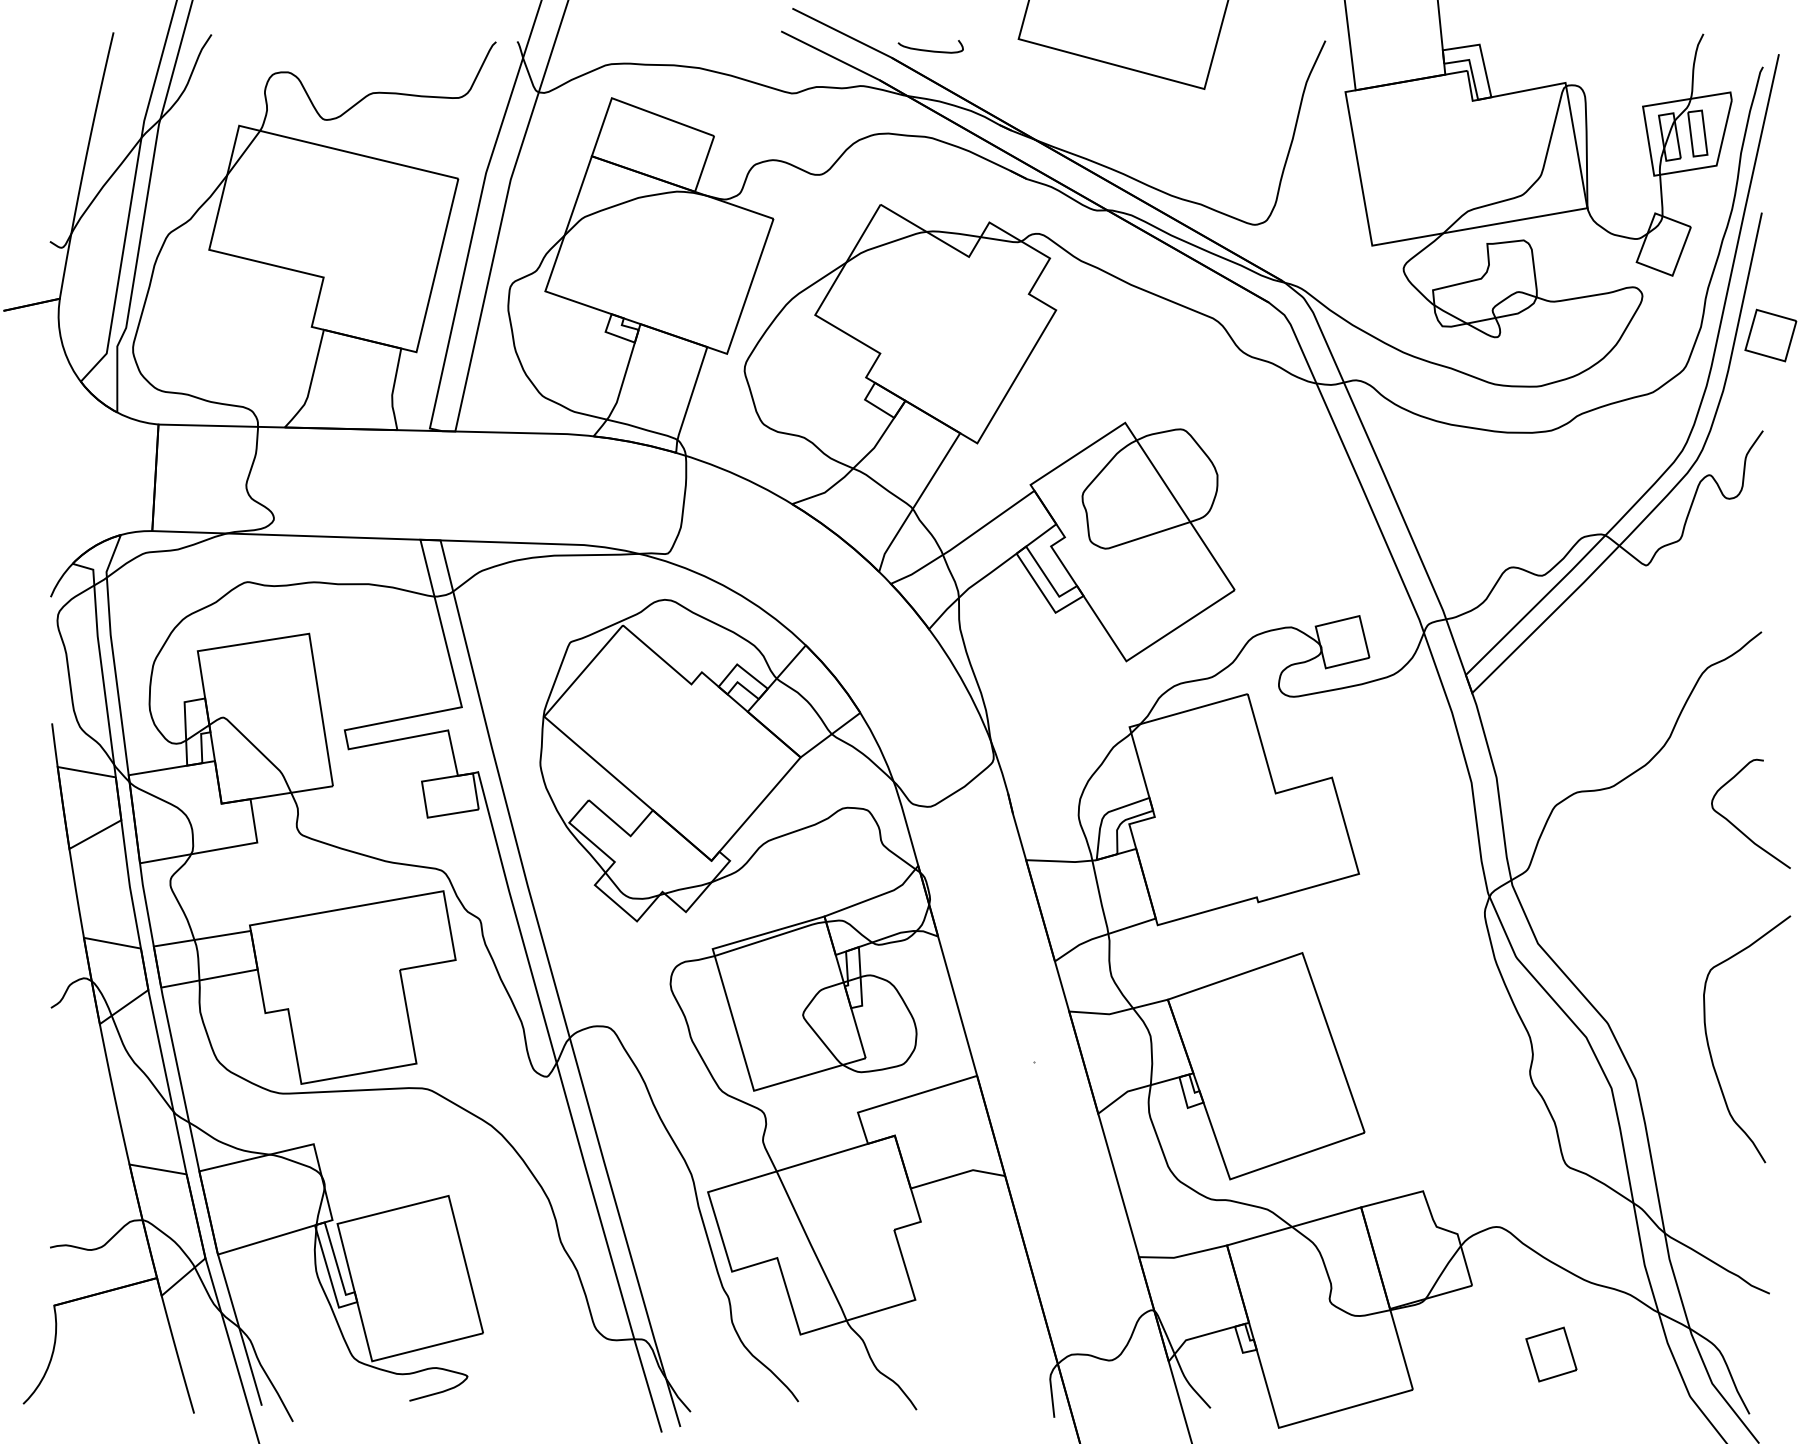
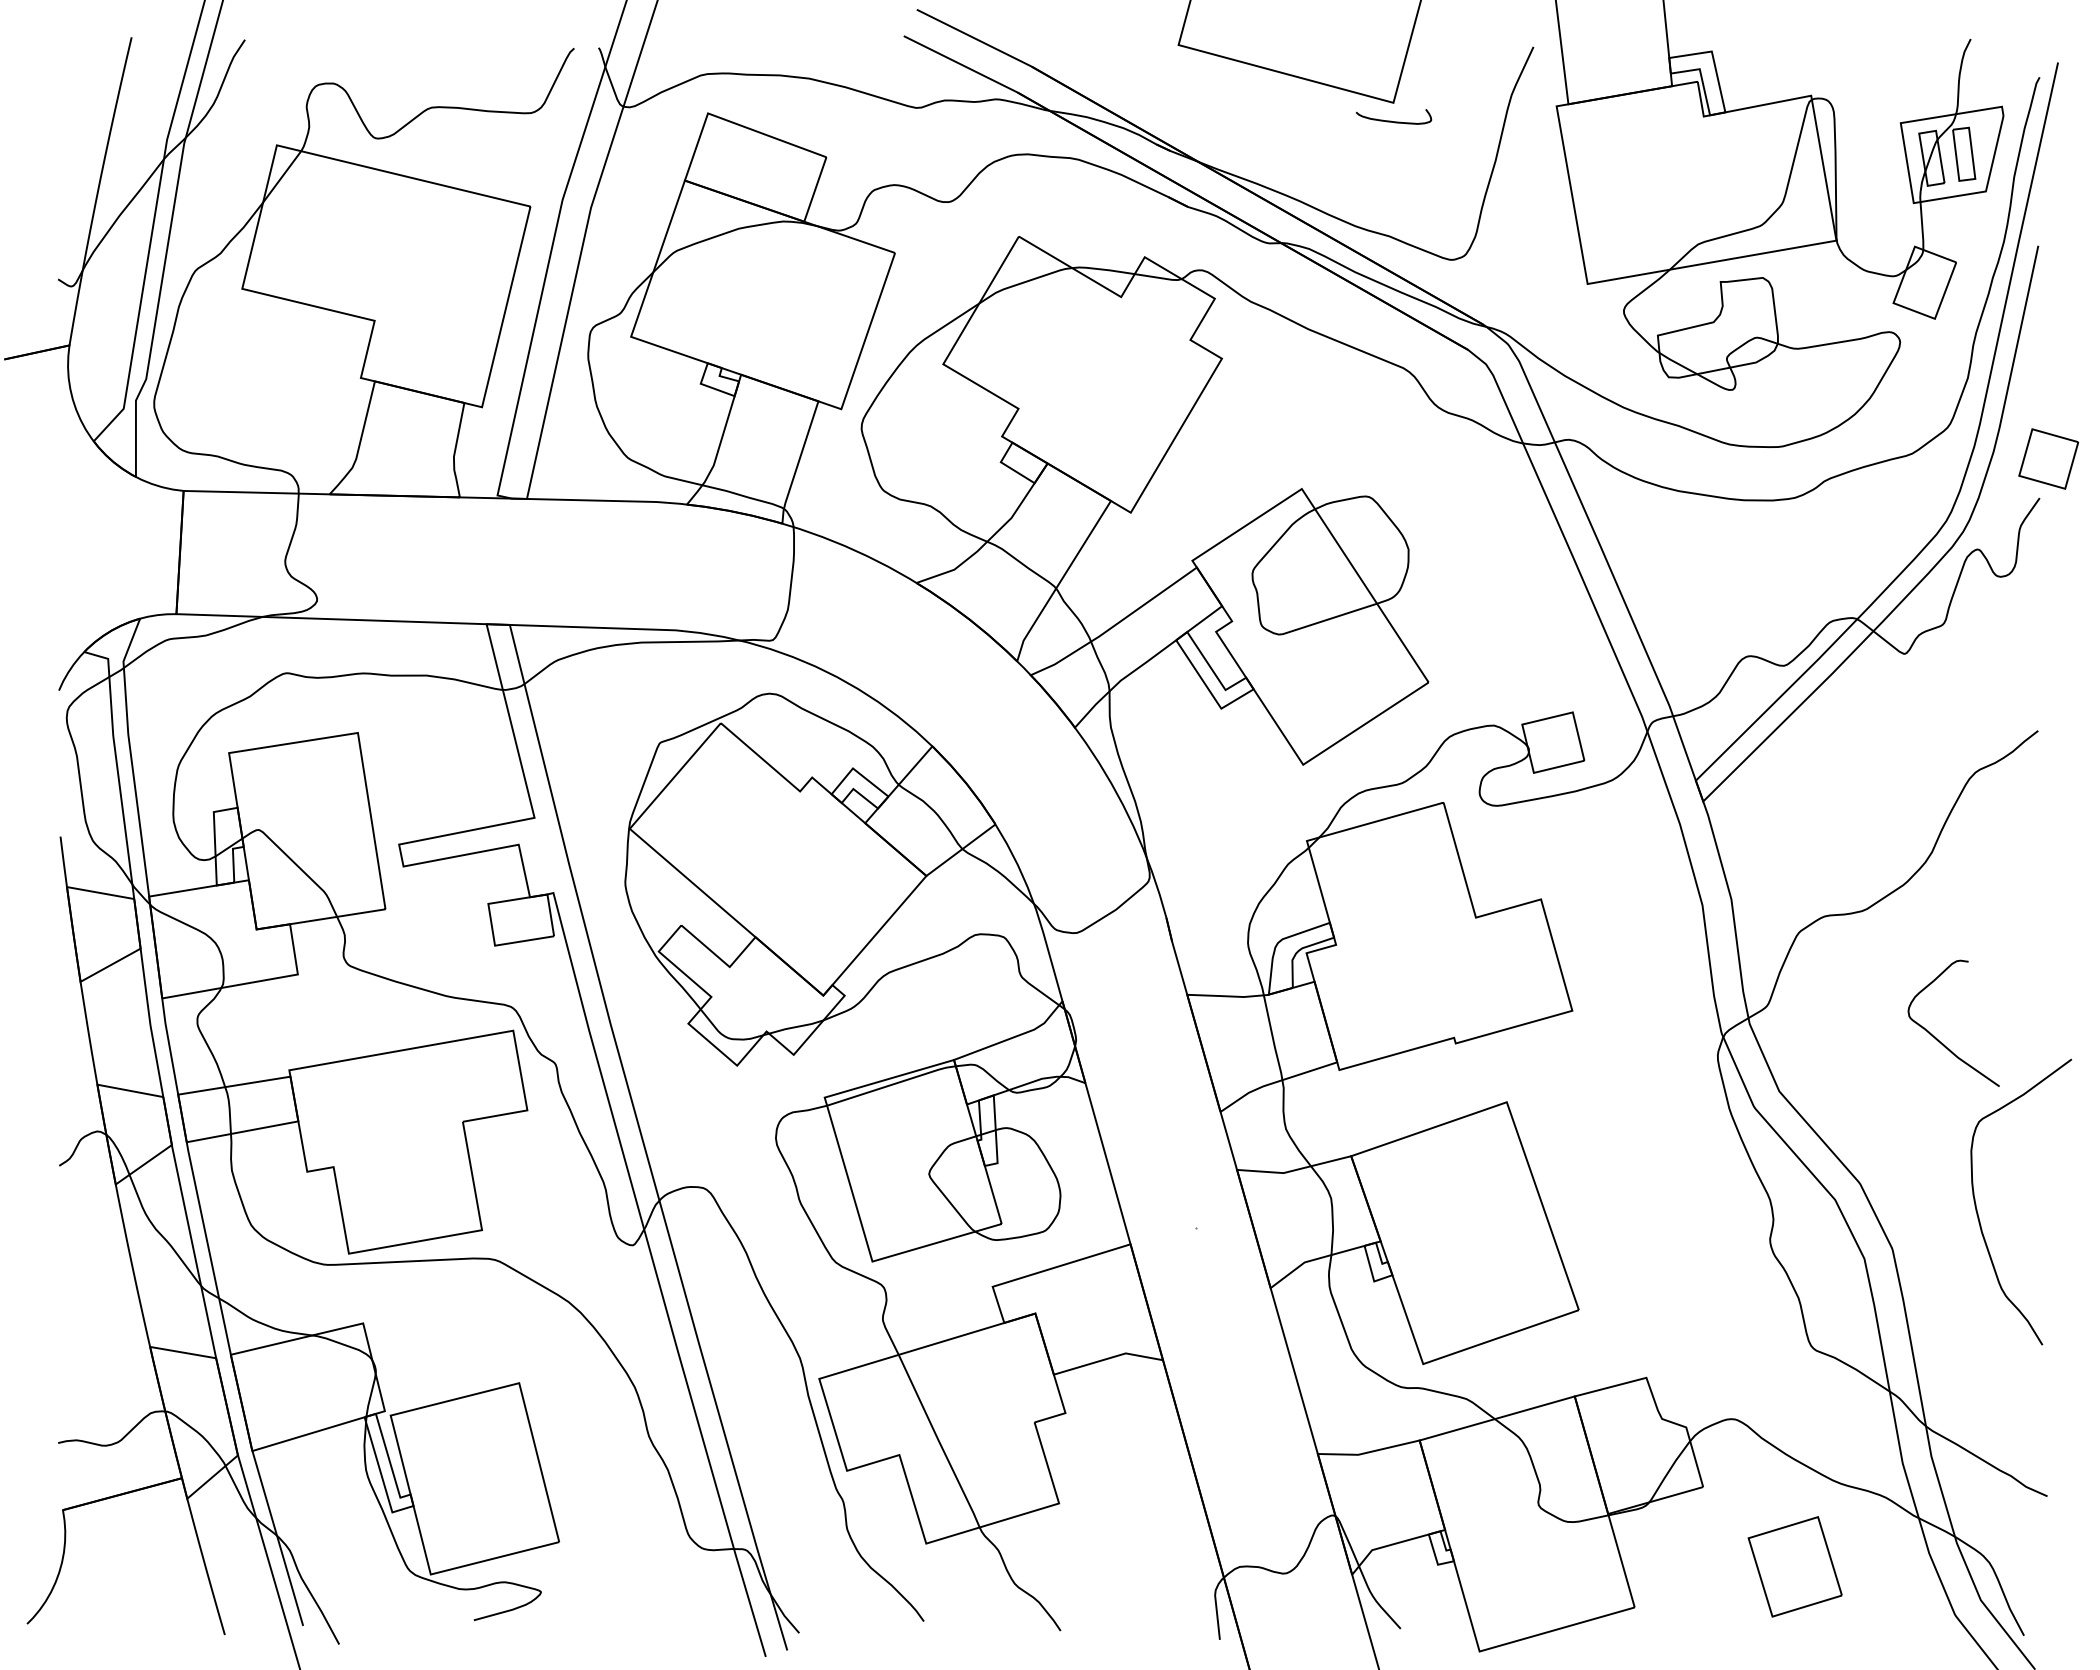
curve: (928, 49) -> (1391, 120), moved
part: (1770, 335) -> (2048, 458), moved
curve: (1736, 827) -> (1937, 1038), moved
part: (1551, 1354) -> (1794, 1566), size x1.6

